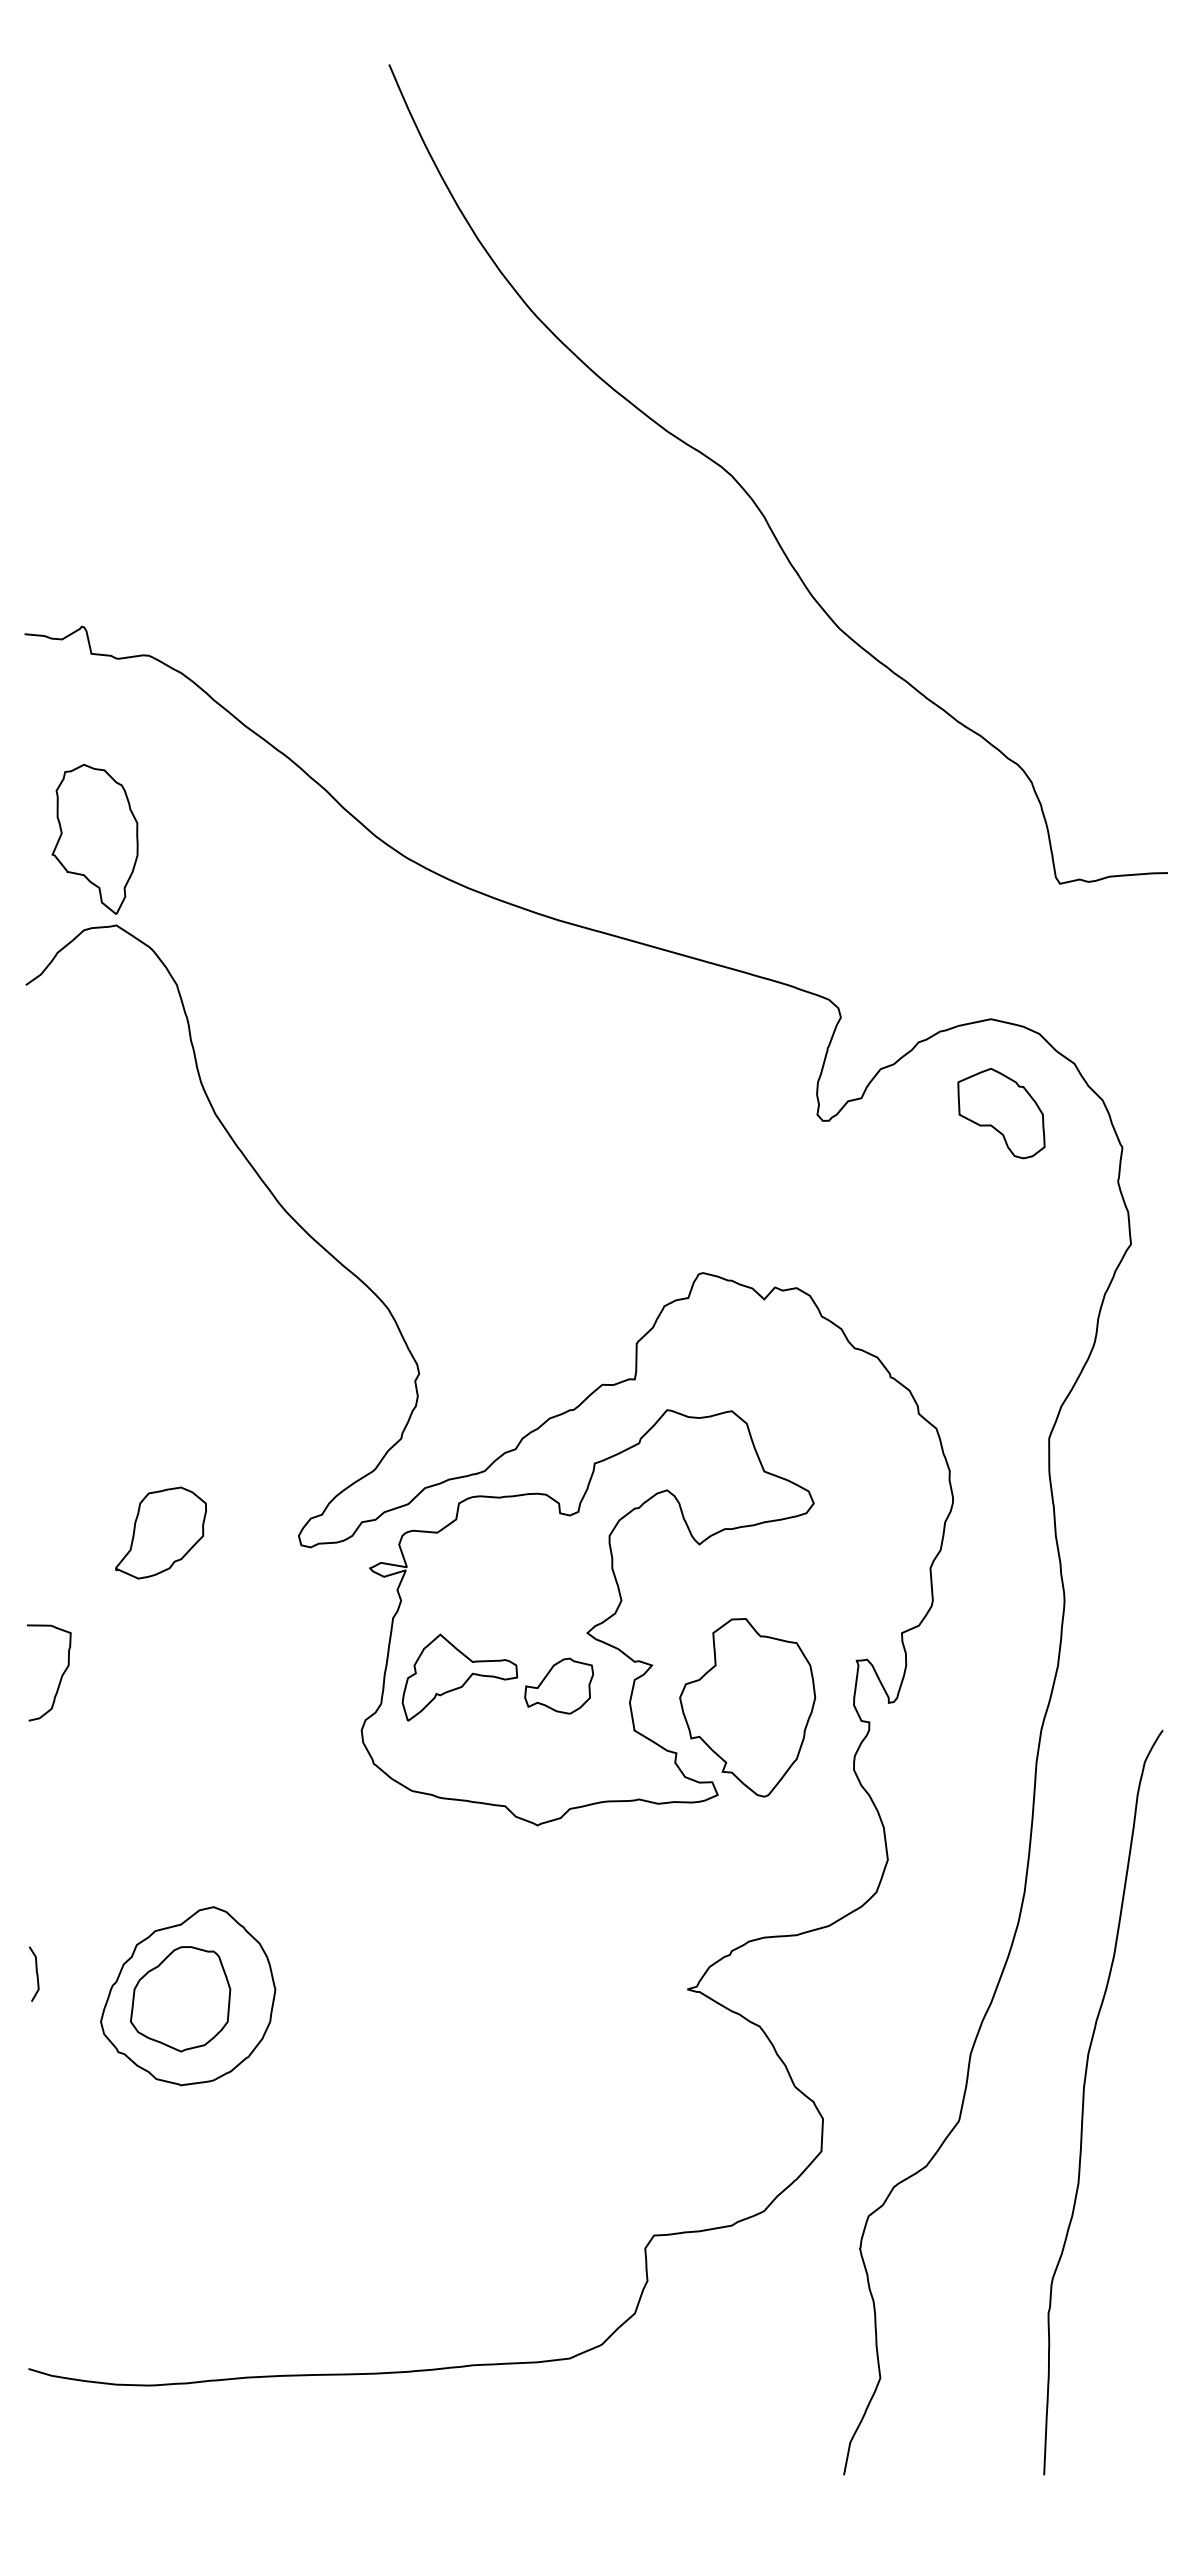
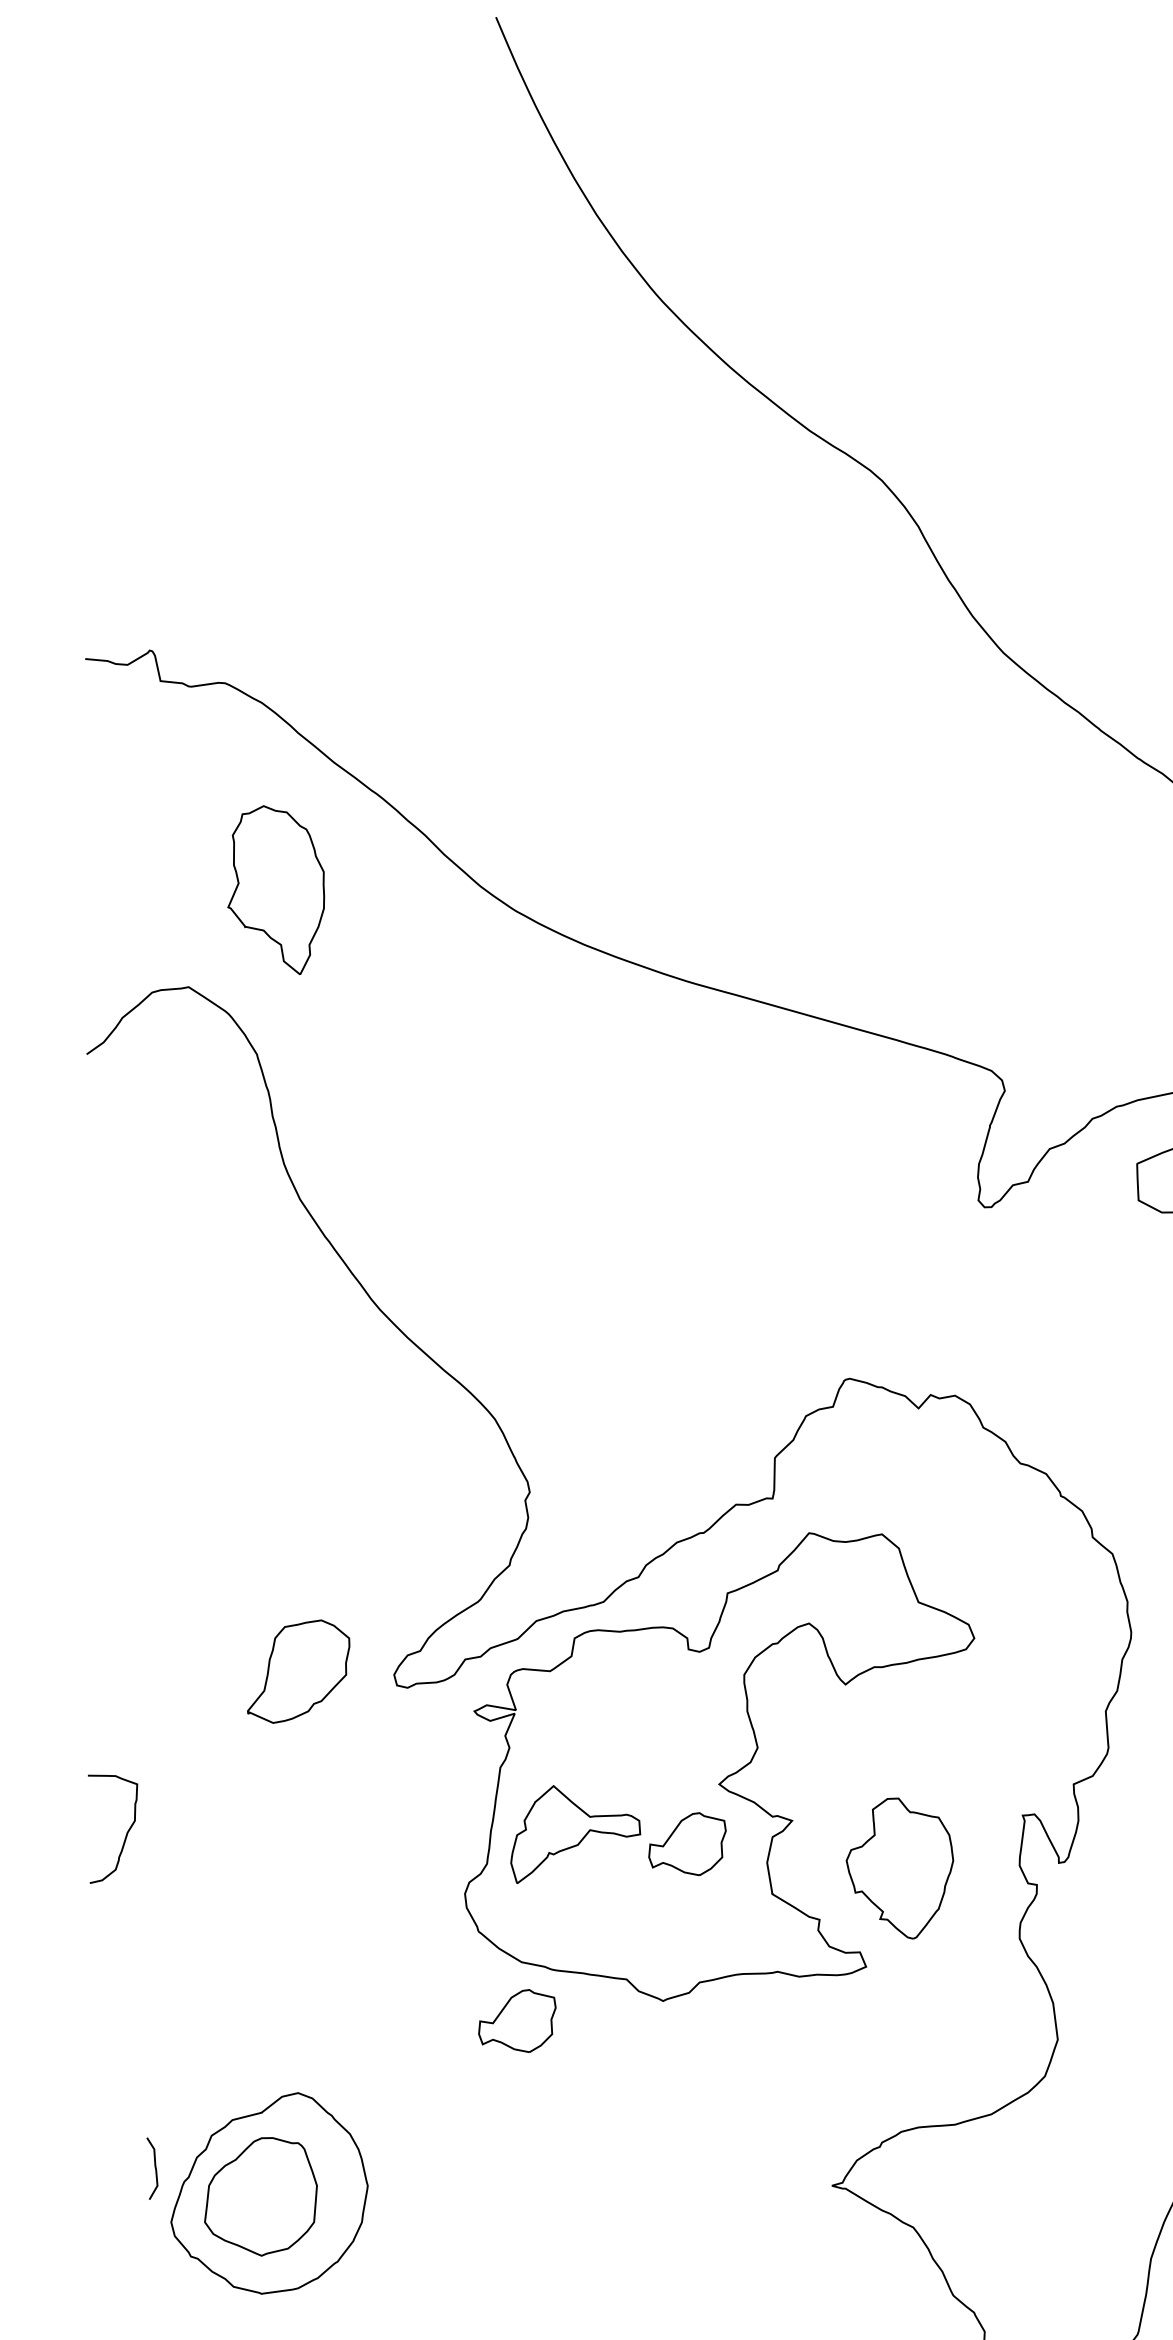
part: (94, 839) -> (275, 890), moved
part: (160, 1532) -> (298, 1671), moved
part: (747, 1707) -> (899, 1868), size x0.7
part: (408, 1842) -> (517, 2020), added
curve: (36, 1973) -> (154, 2167), moved

